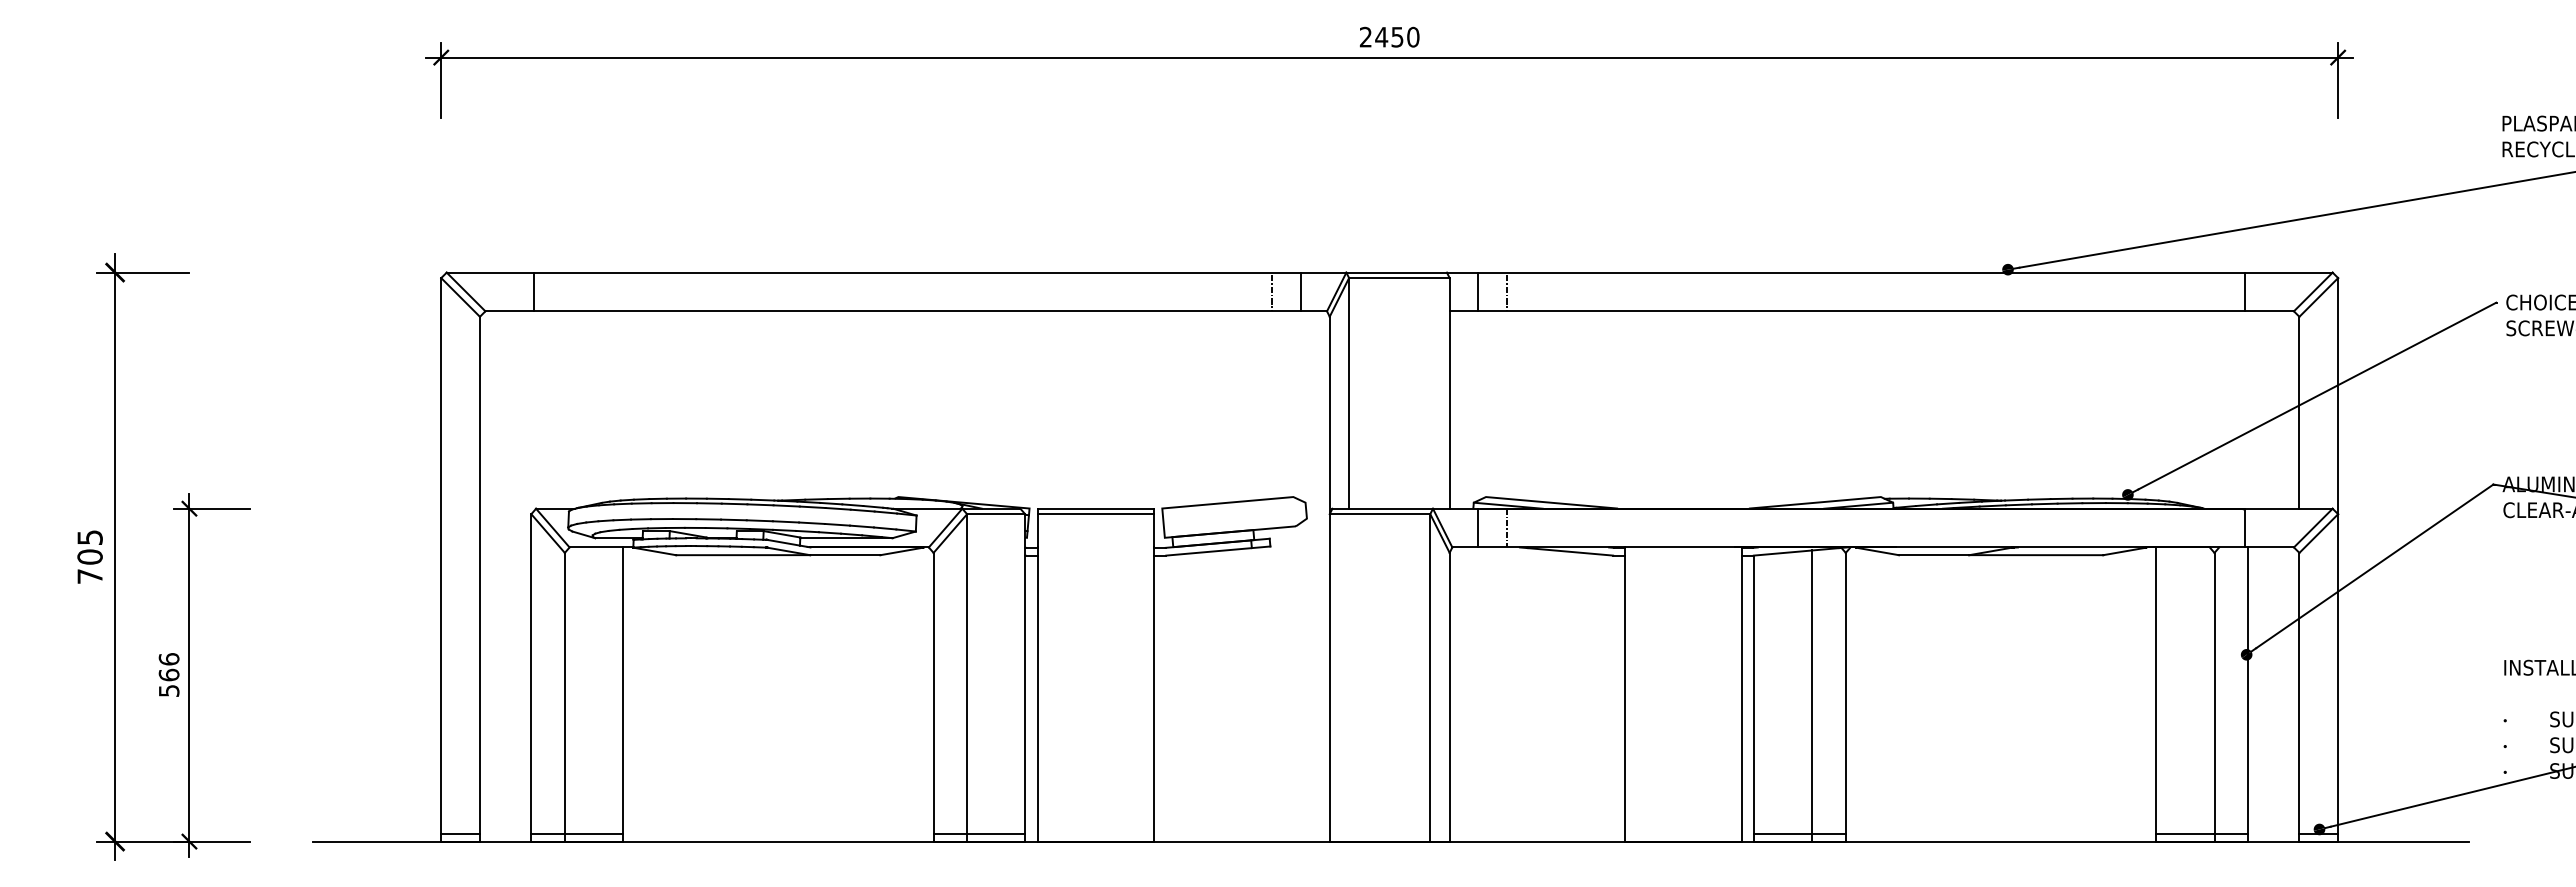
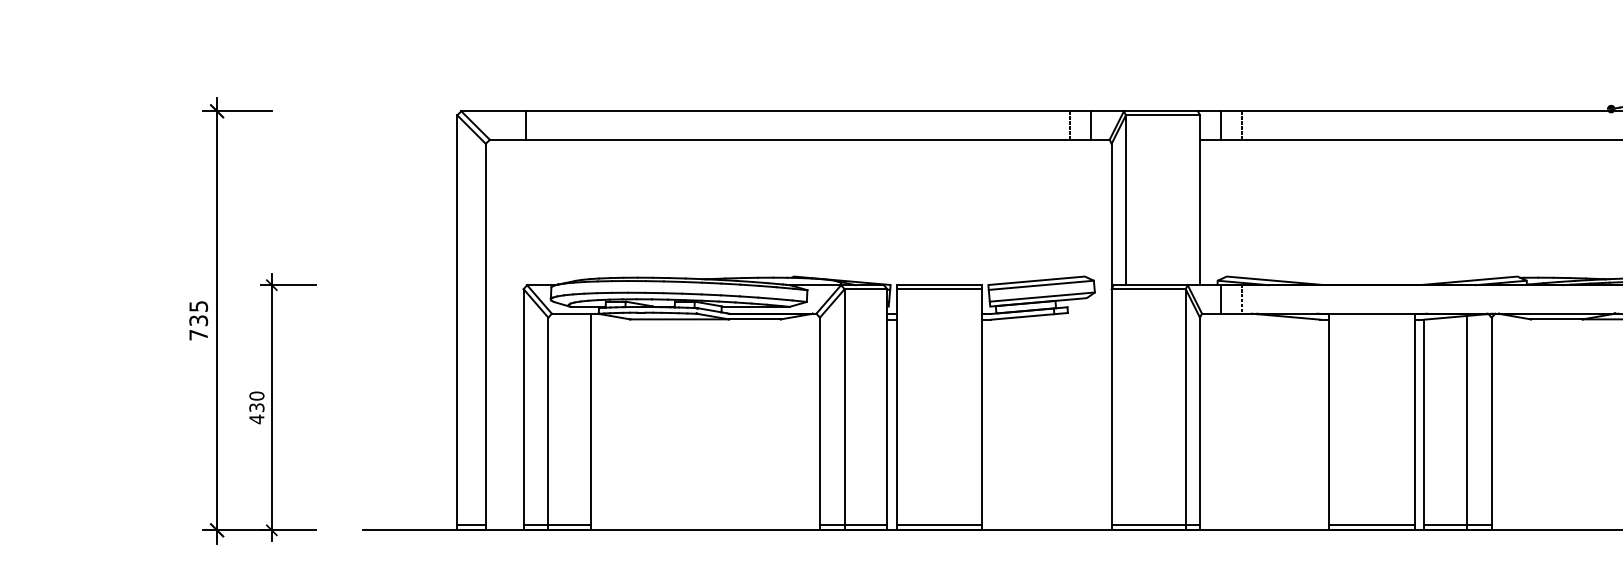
line: (1233, 508) -> (1040, 285), added
line: (1235, 524) -> (1042, 296), added
text: (89, 556) -> (198, 320), 705 -> 735
text: (168, 675) -> (256, 408), 566 -> 430
line: (1095, 833) -> (939, 524), added
line: (1389, 833) -> (1155, 524), added
line: (1683, 833) -> (1372, 524), added

